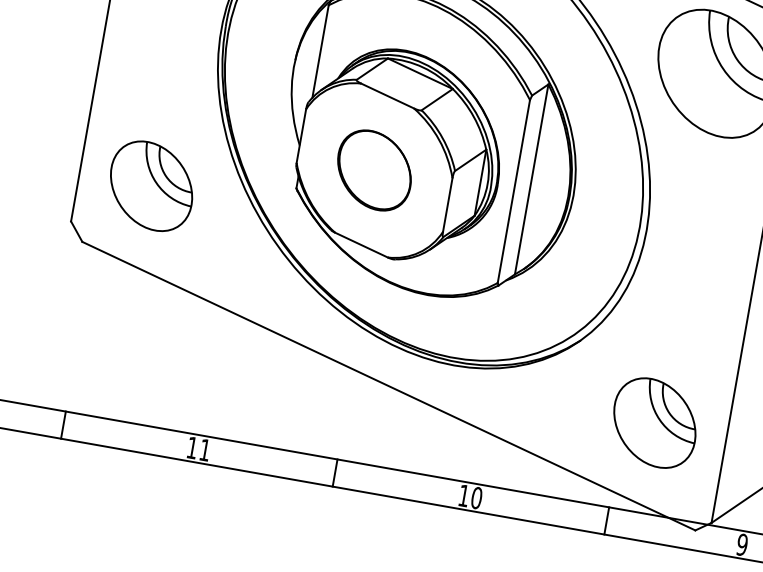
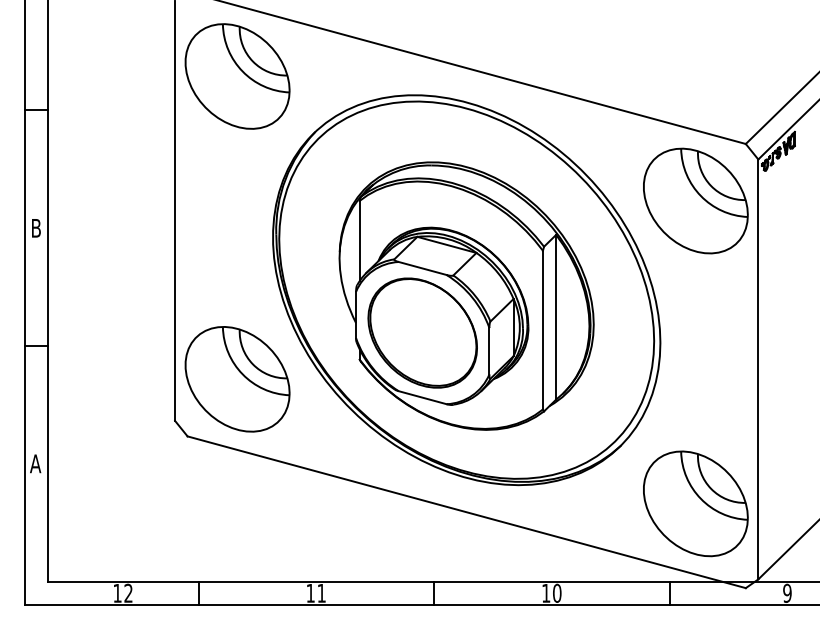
part: (374, 169) -> (422, 332), size x1.67
part: (151, 186) -> (237, 379), size x1.43
part: (654, 422) -> (695, 503), size x1.43

